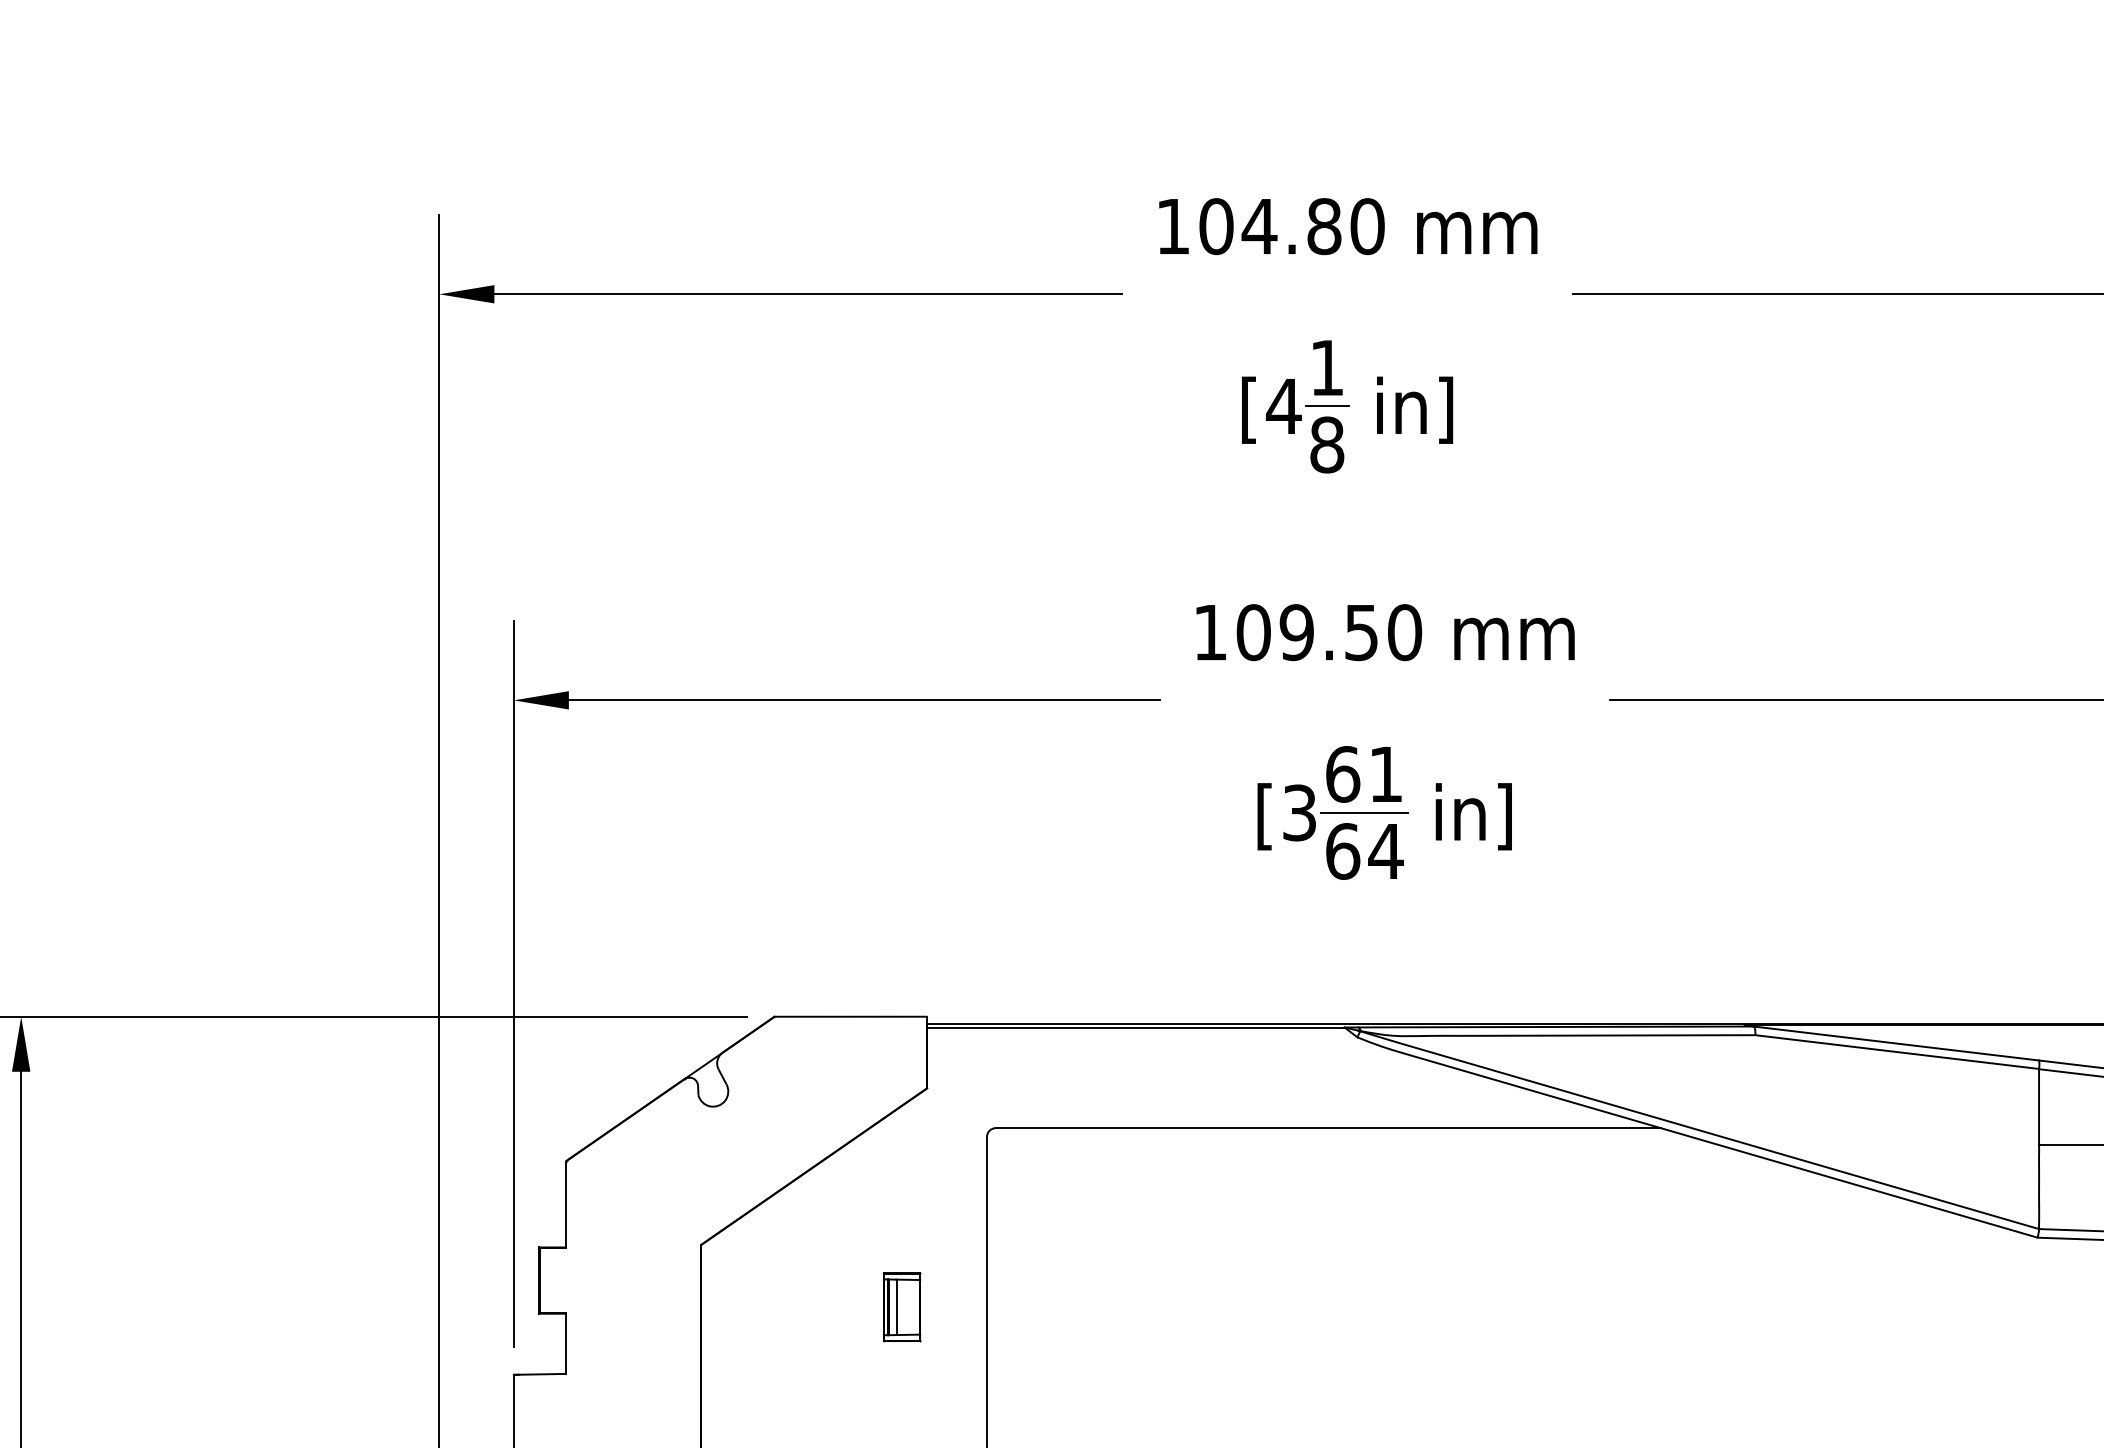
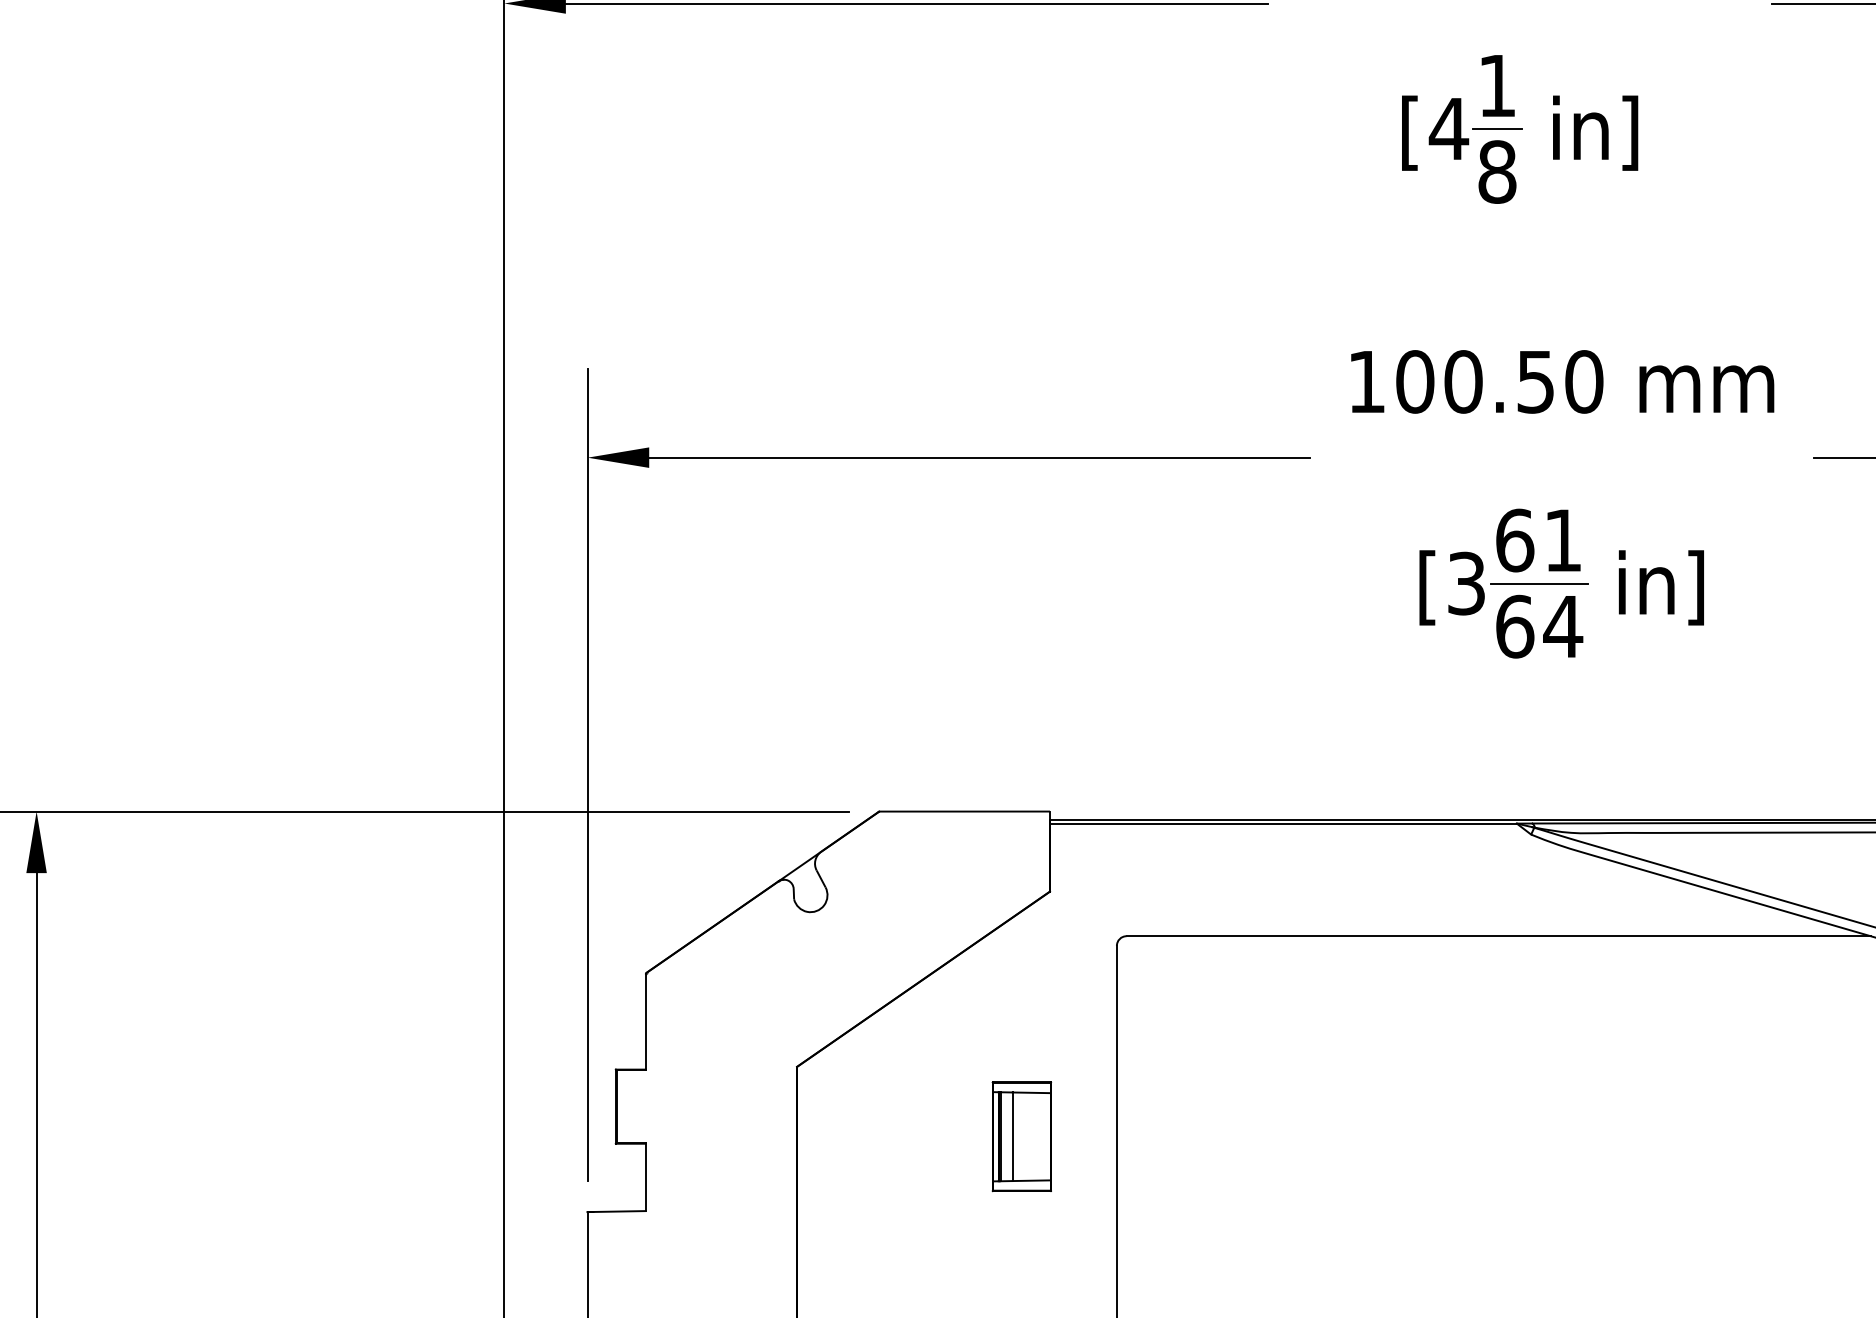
text: (1296, 632) -> (1463, 381), 109.50 -> 100.50
part: (902, 1306) -> (1022, 1135), size x1.43

